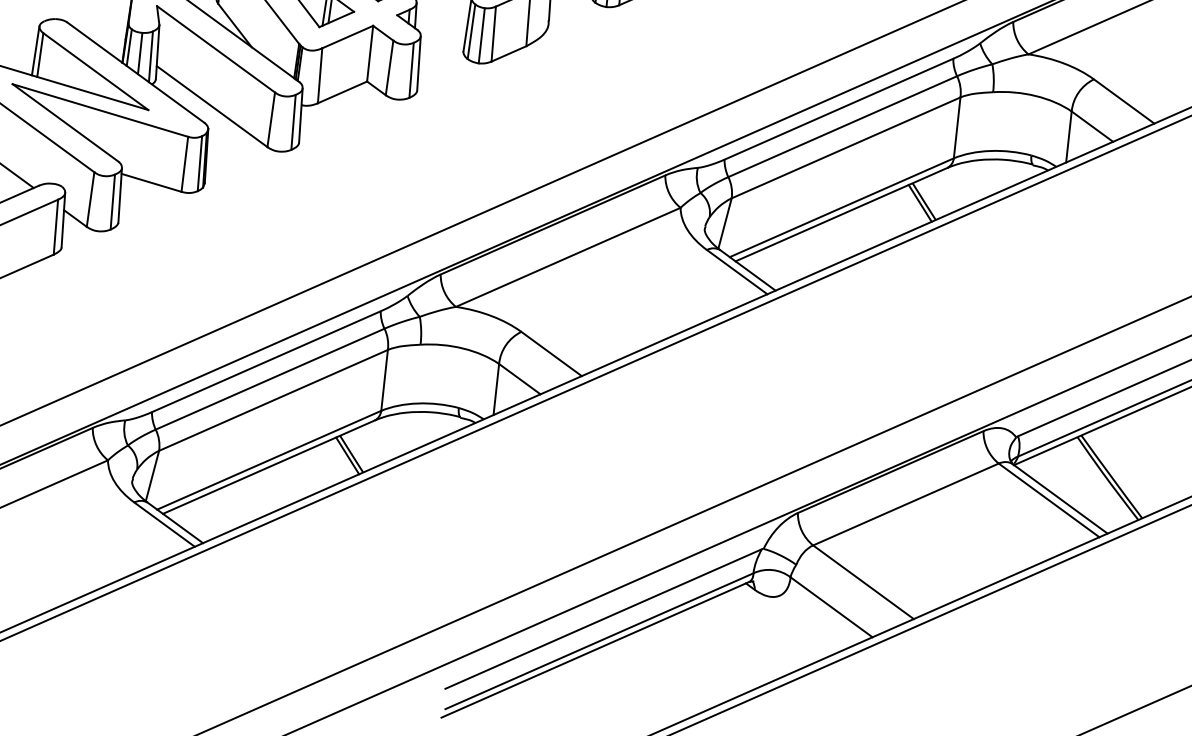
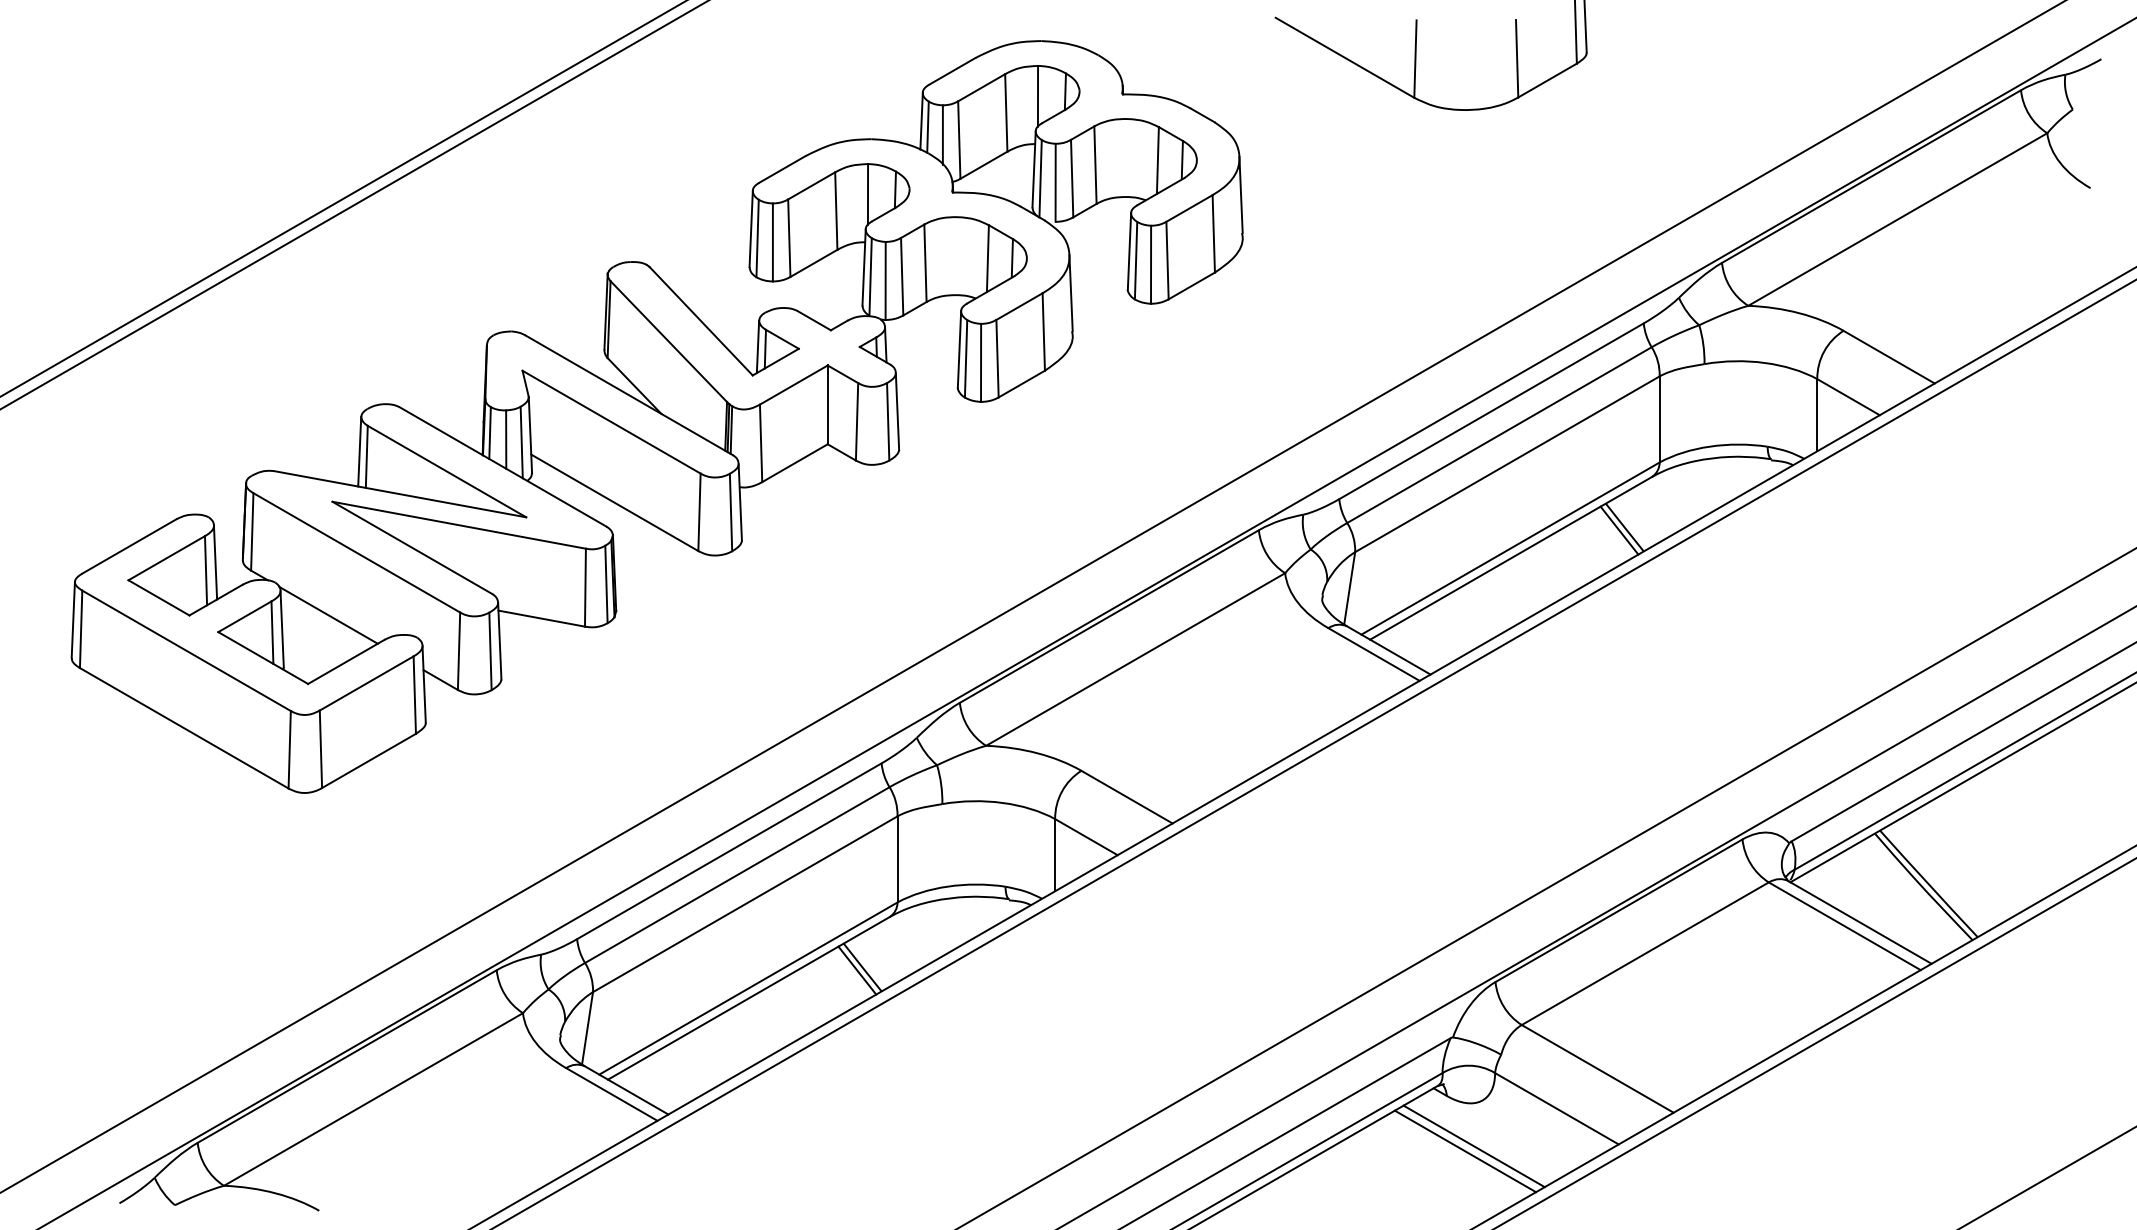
line: (769, 627) -> (1473, 1146), added
line: (763, 630) -> (1465, 1151), added

